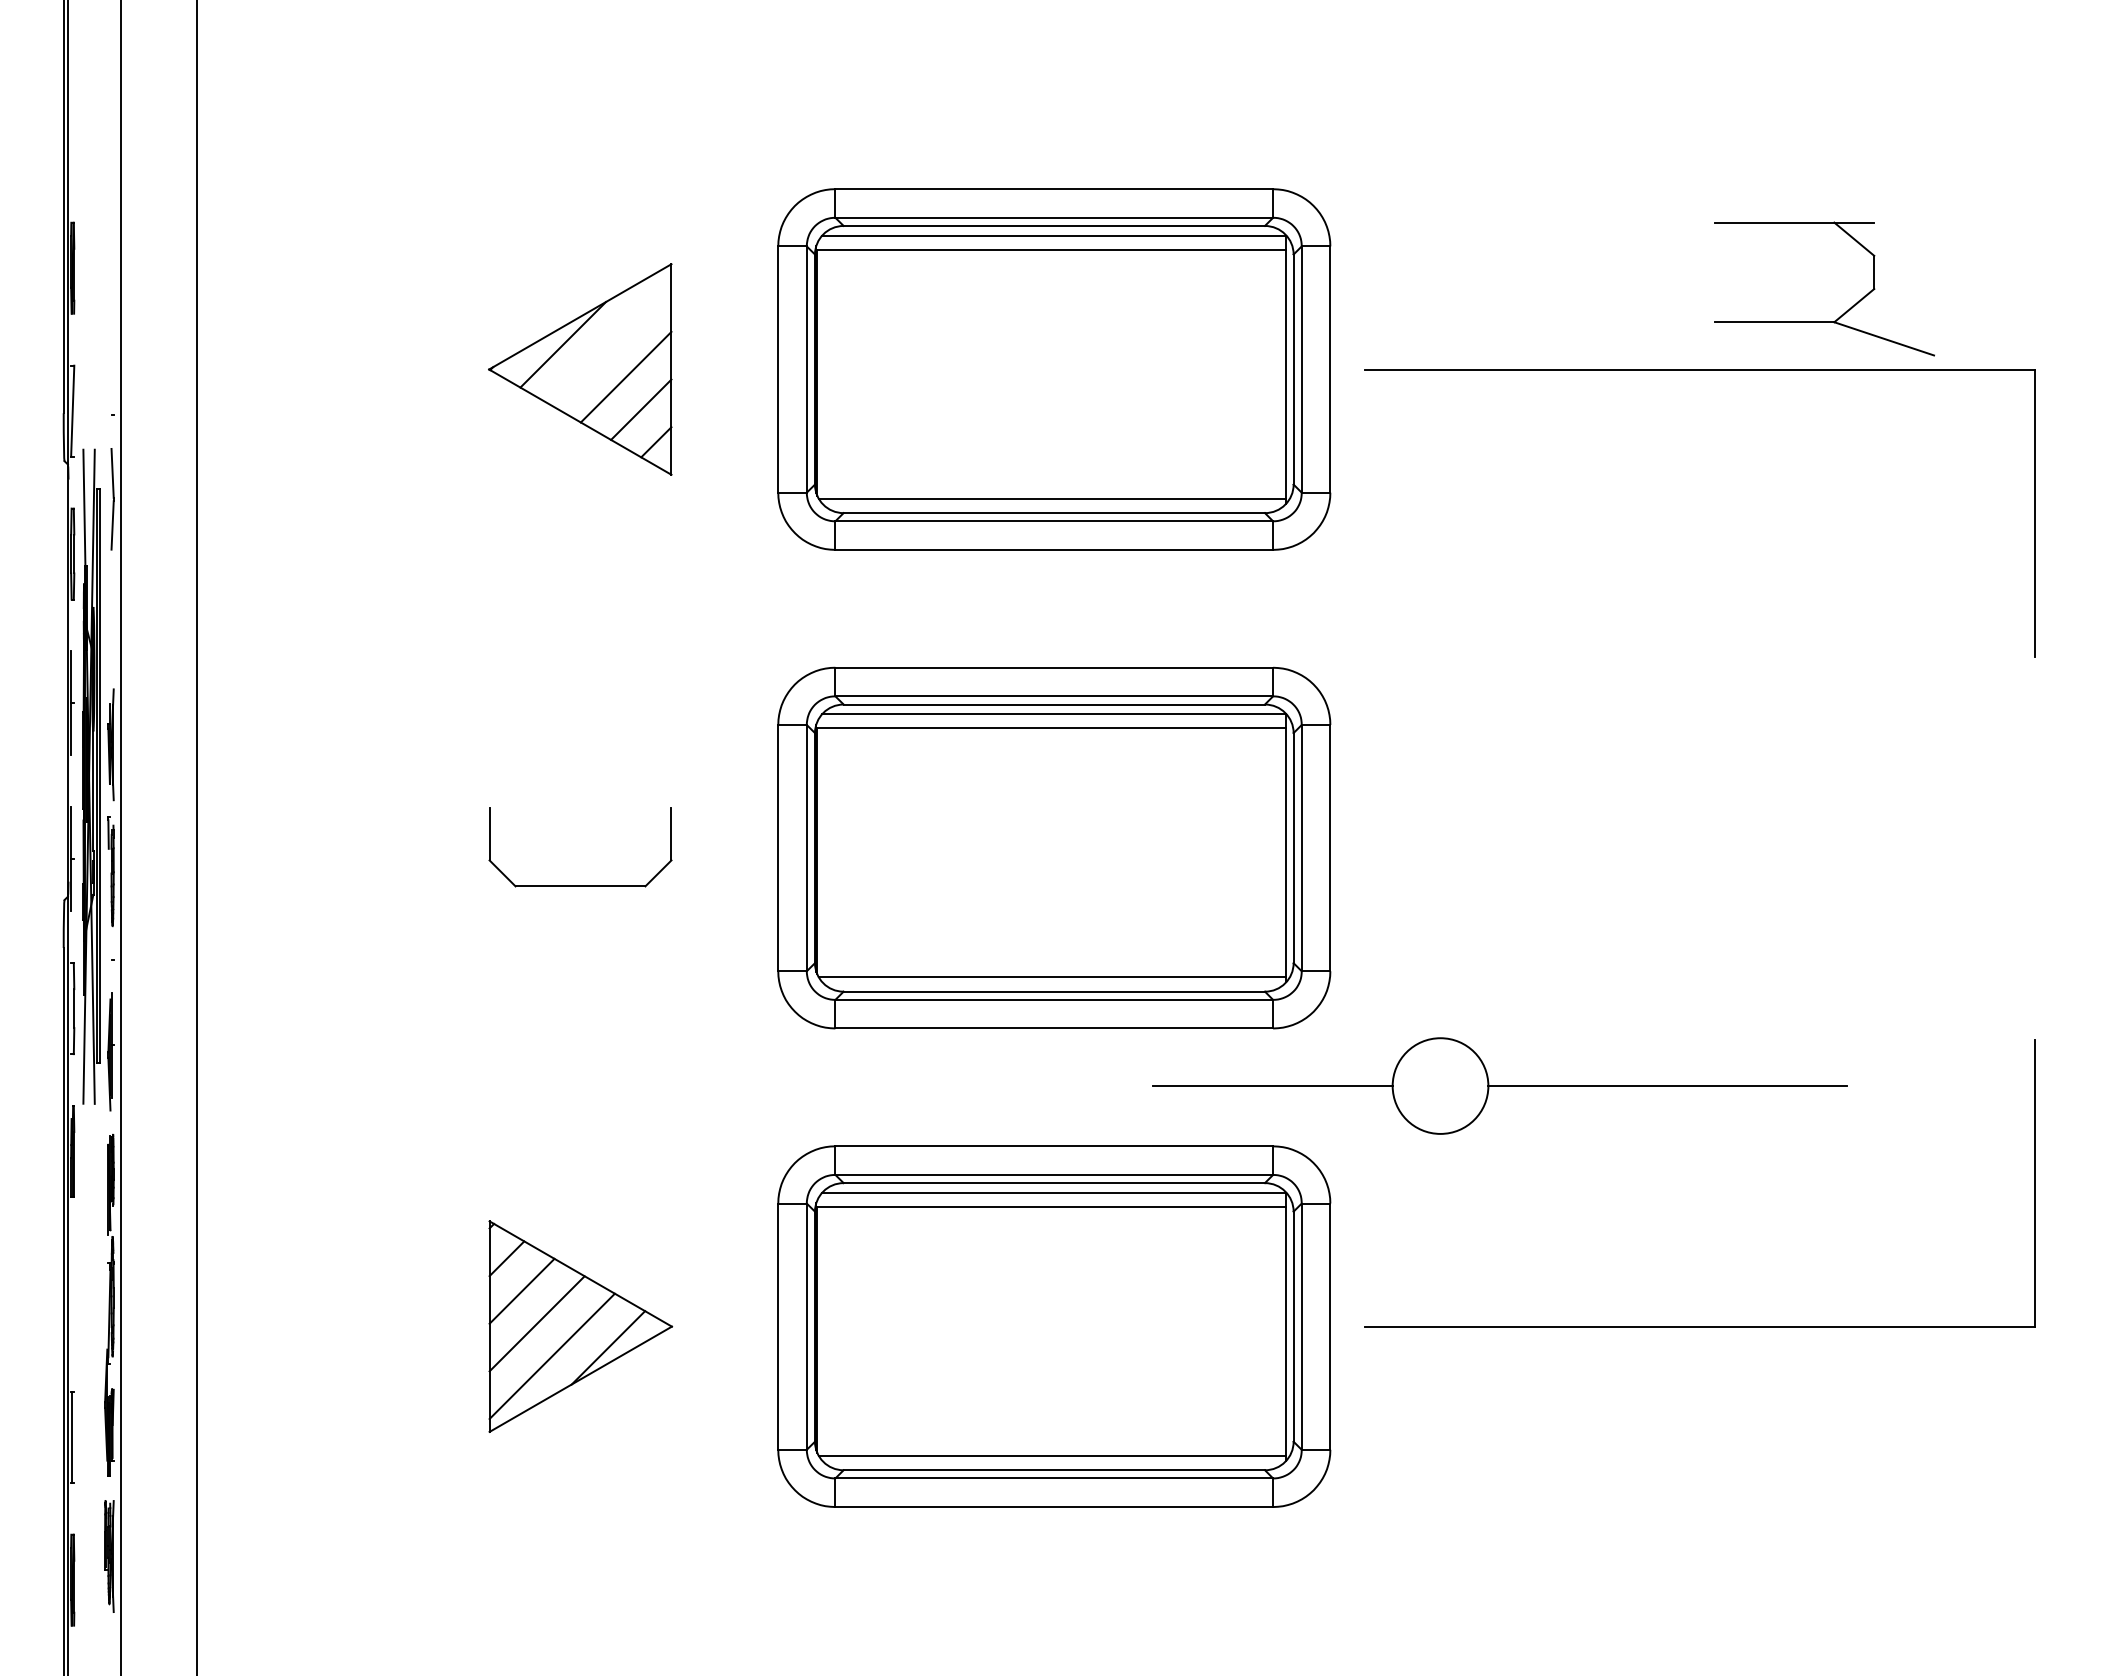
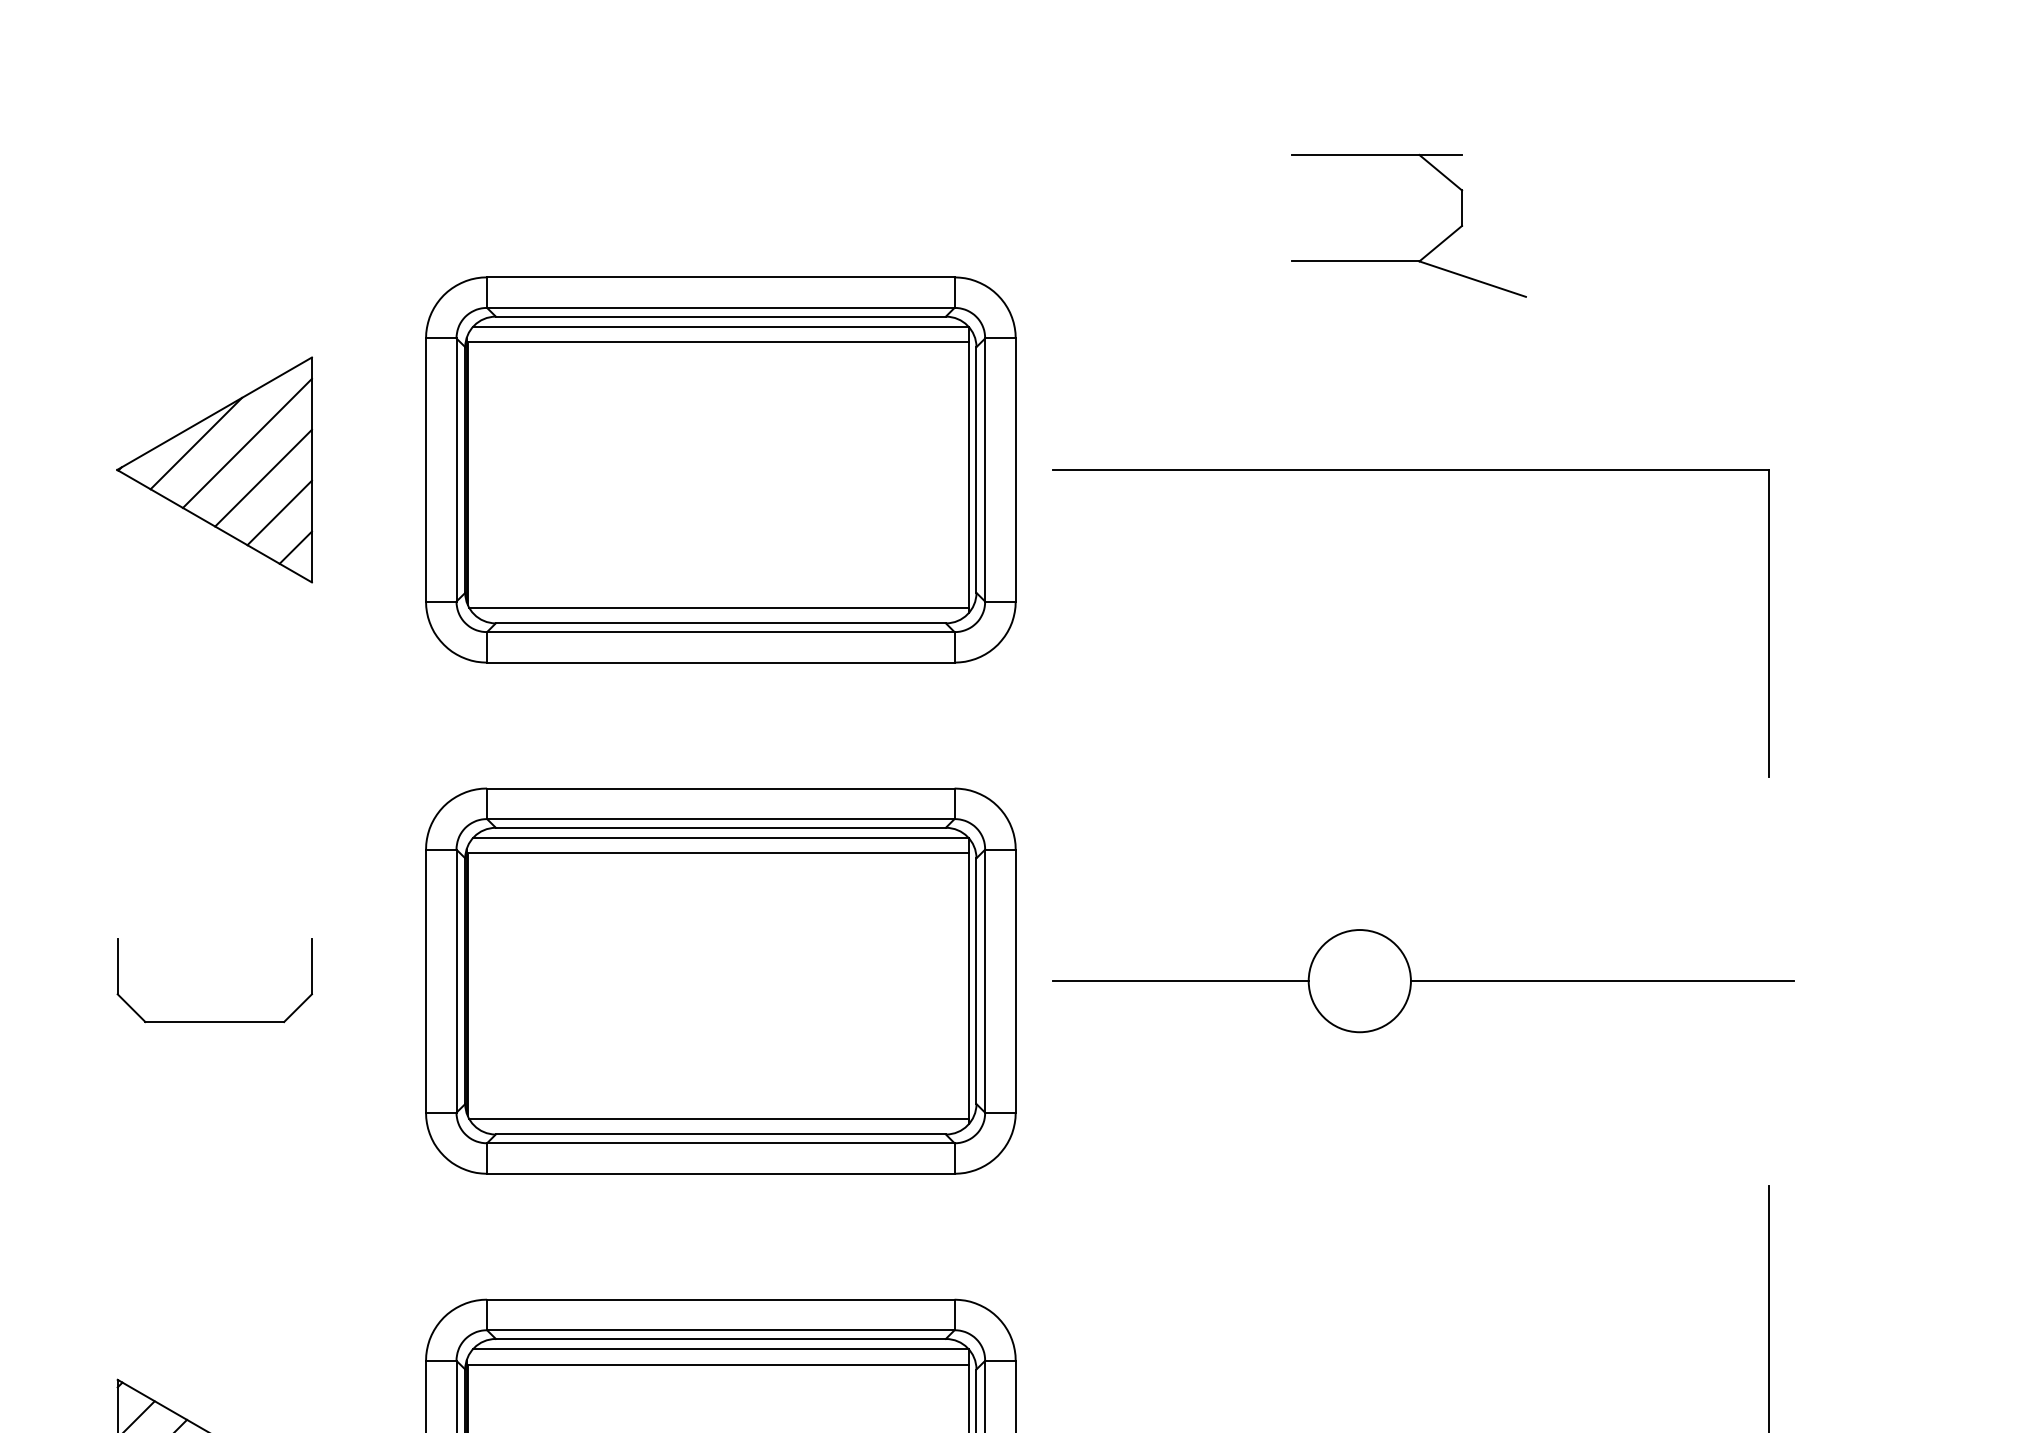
part: (1846, 310) -> (1432, 248), moved
line: (610, 344) -> (246, 443), added
part: (1499, 1085) -> (1422, 980), moved

